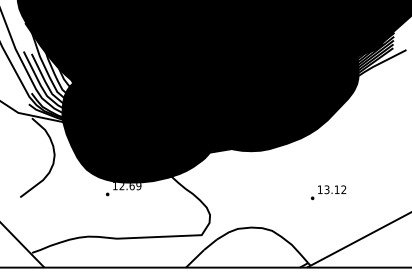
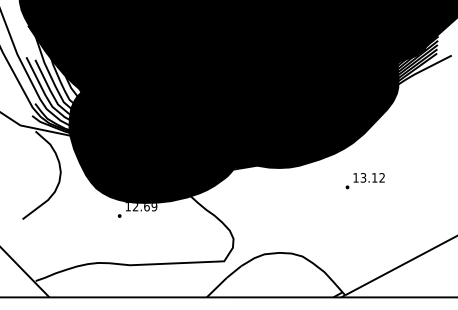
part: (327, 193) -> (364, 181), moved

